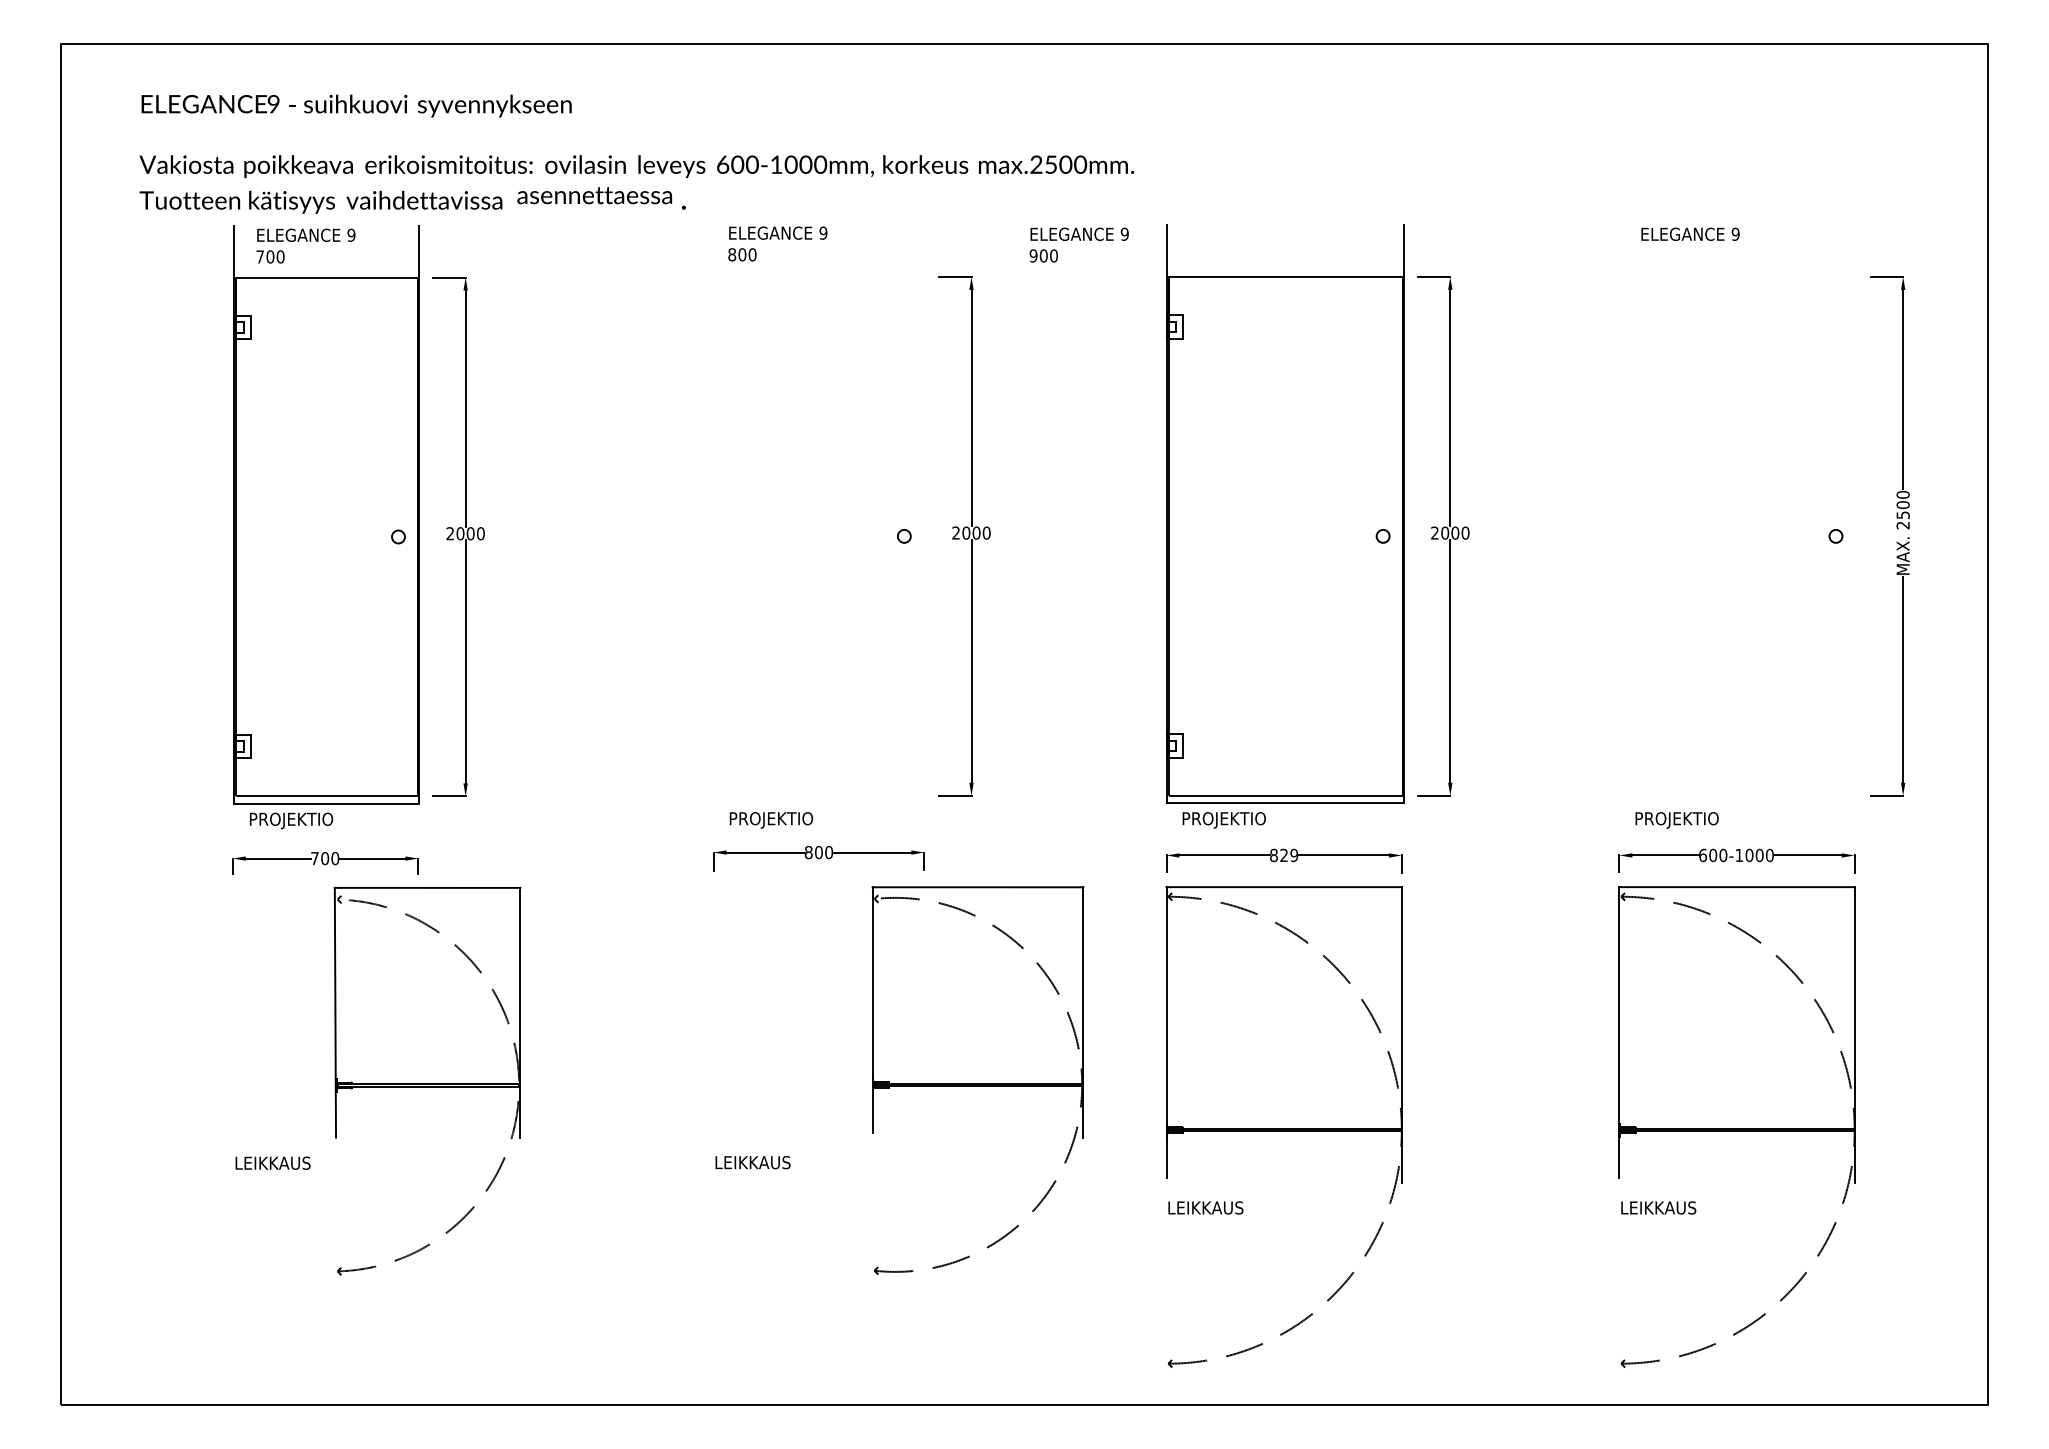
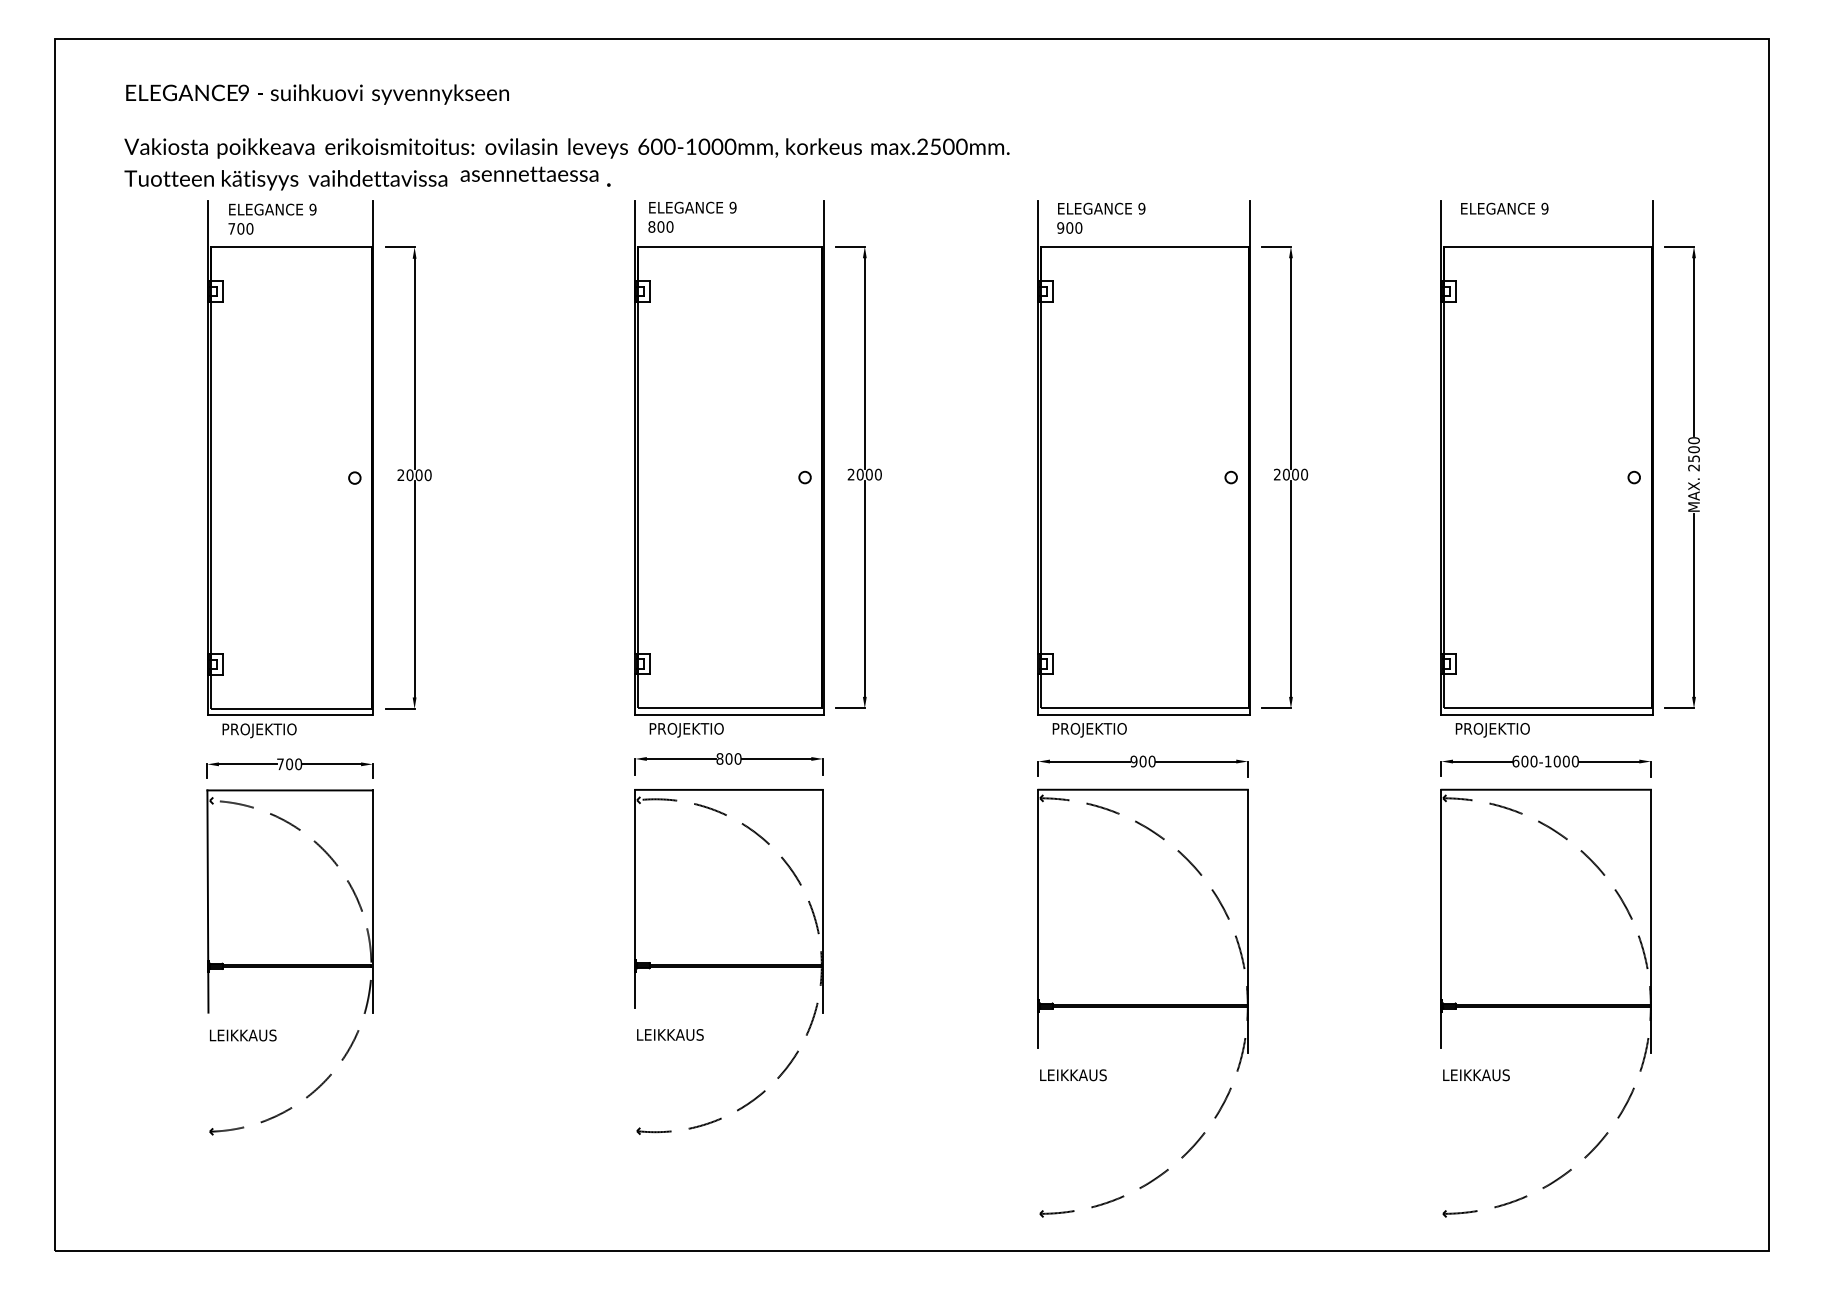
text: (1078, 244) -> (1100, 217), moved
part: (819, 513) -> (729, 457), added
part: (1737, 513) -> (1546, 457), added
text: (1284, 855) -> (1143, 761), 829 -> 900
part: (427, 1080) -> (289, 961), moved
part: (977, 1080) -> (728, 961), moved

